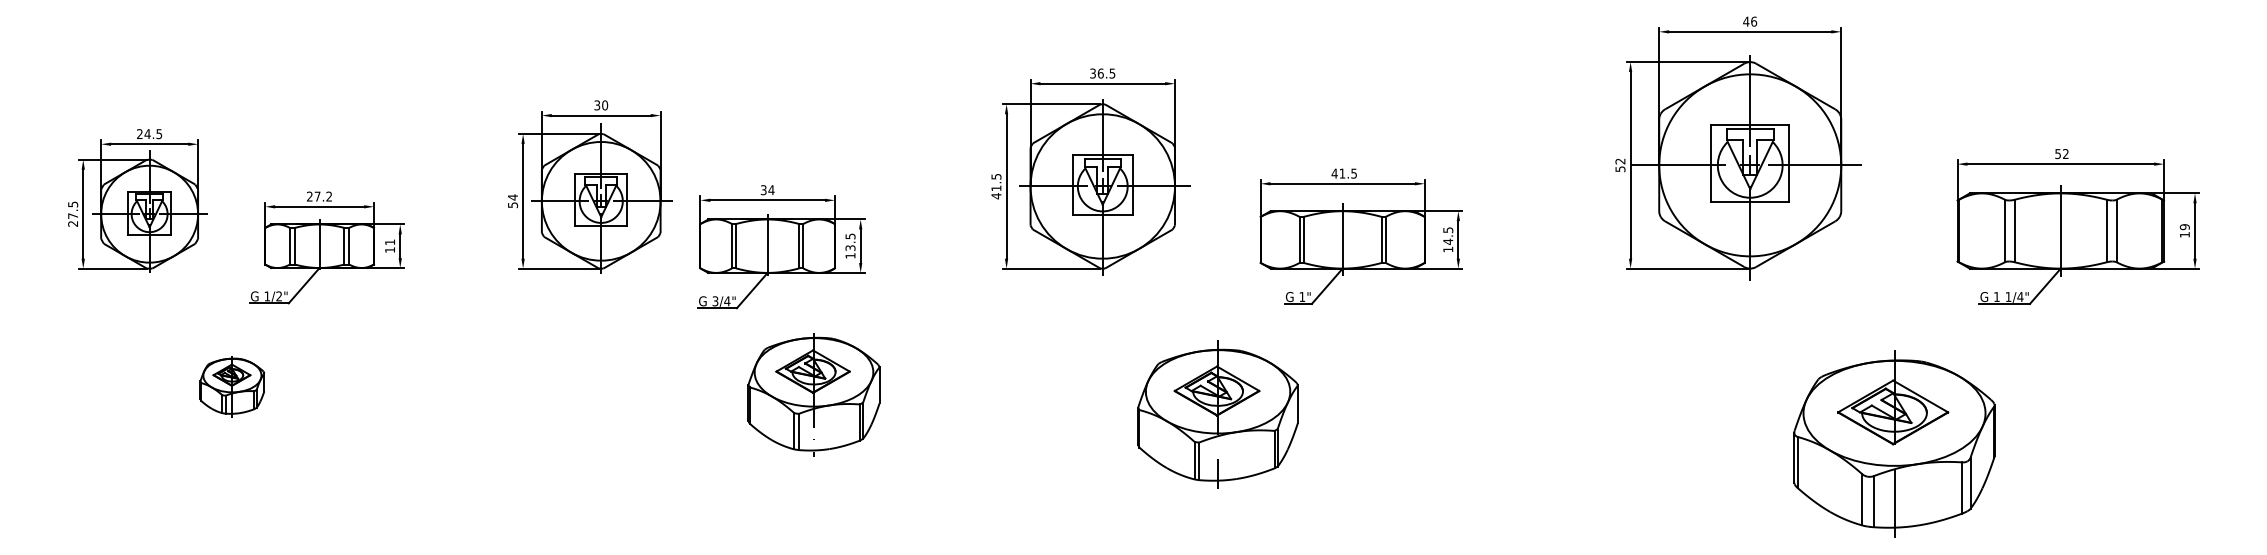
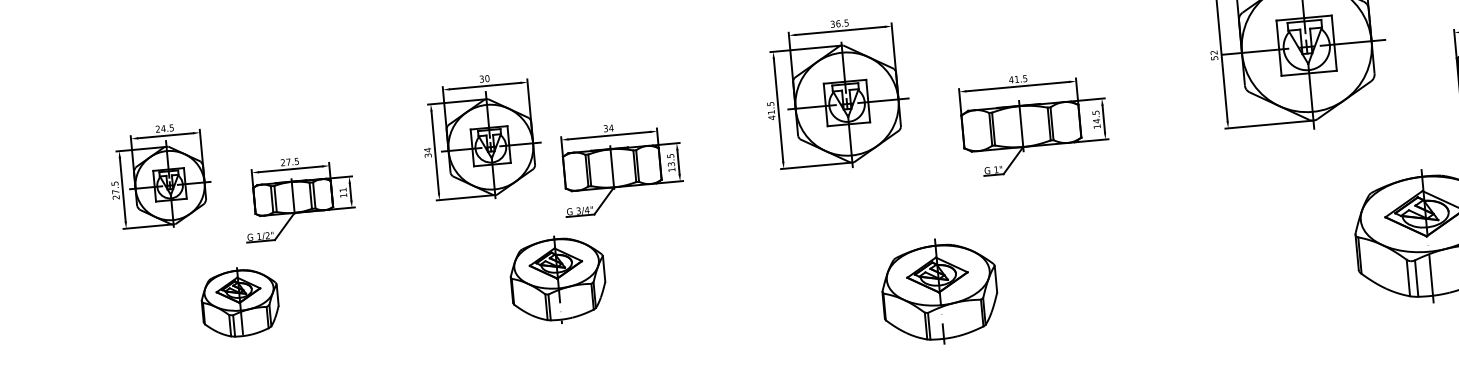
text: (329, 196) -> (297, 161), 27.2 -> 27.5
text: (511, 204) -> (427, 155), 54 -> 34
part: (232, 384) -> (240, 301), size x1.67
part: (813, 394) -> (557, 279), moved
part: (1217, 414) -> (939, 291), moved

